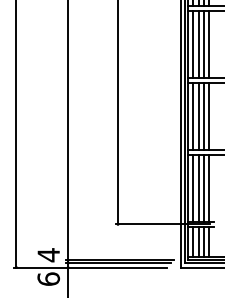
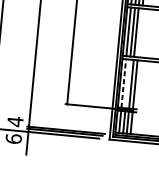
line: (209, 116) -> (140, 33), removed
line: (193, 188) -> (123, 83), solid -> dashed
line: (199, 188) -> (128, 84), removed

